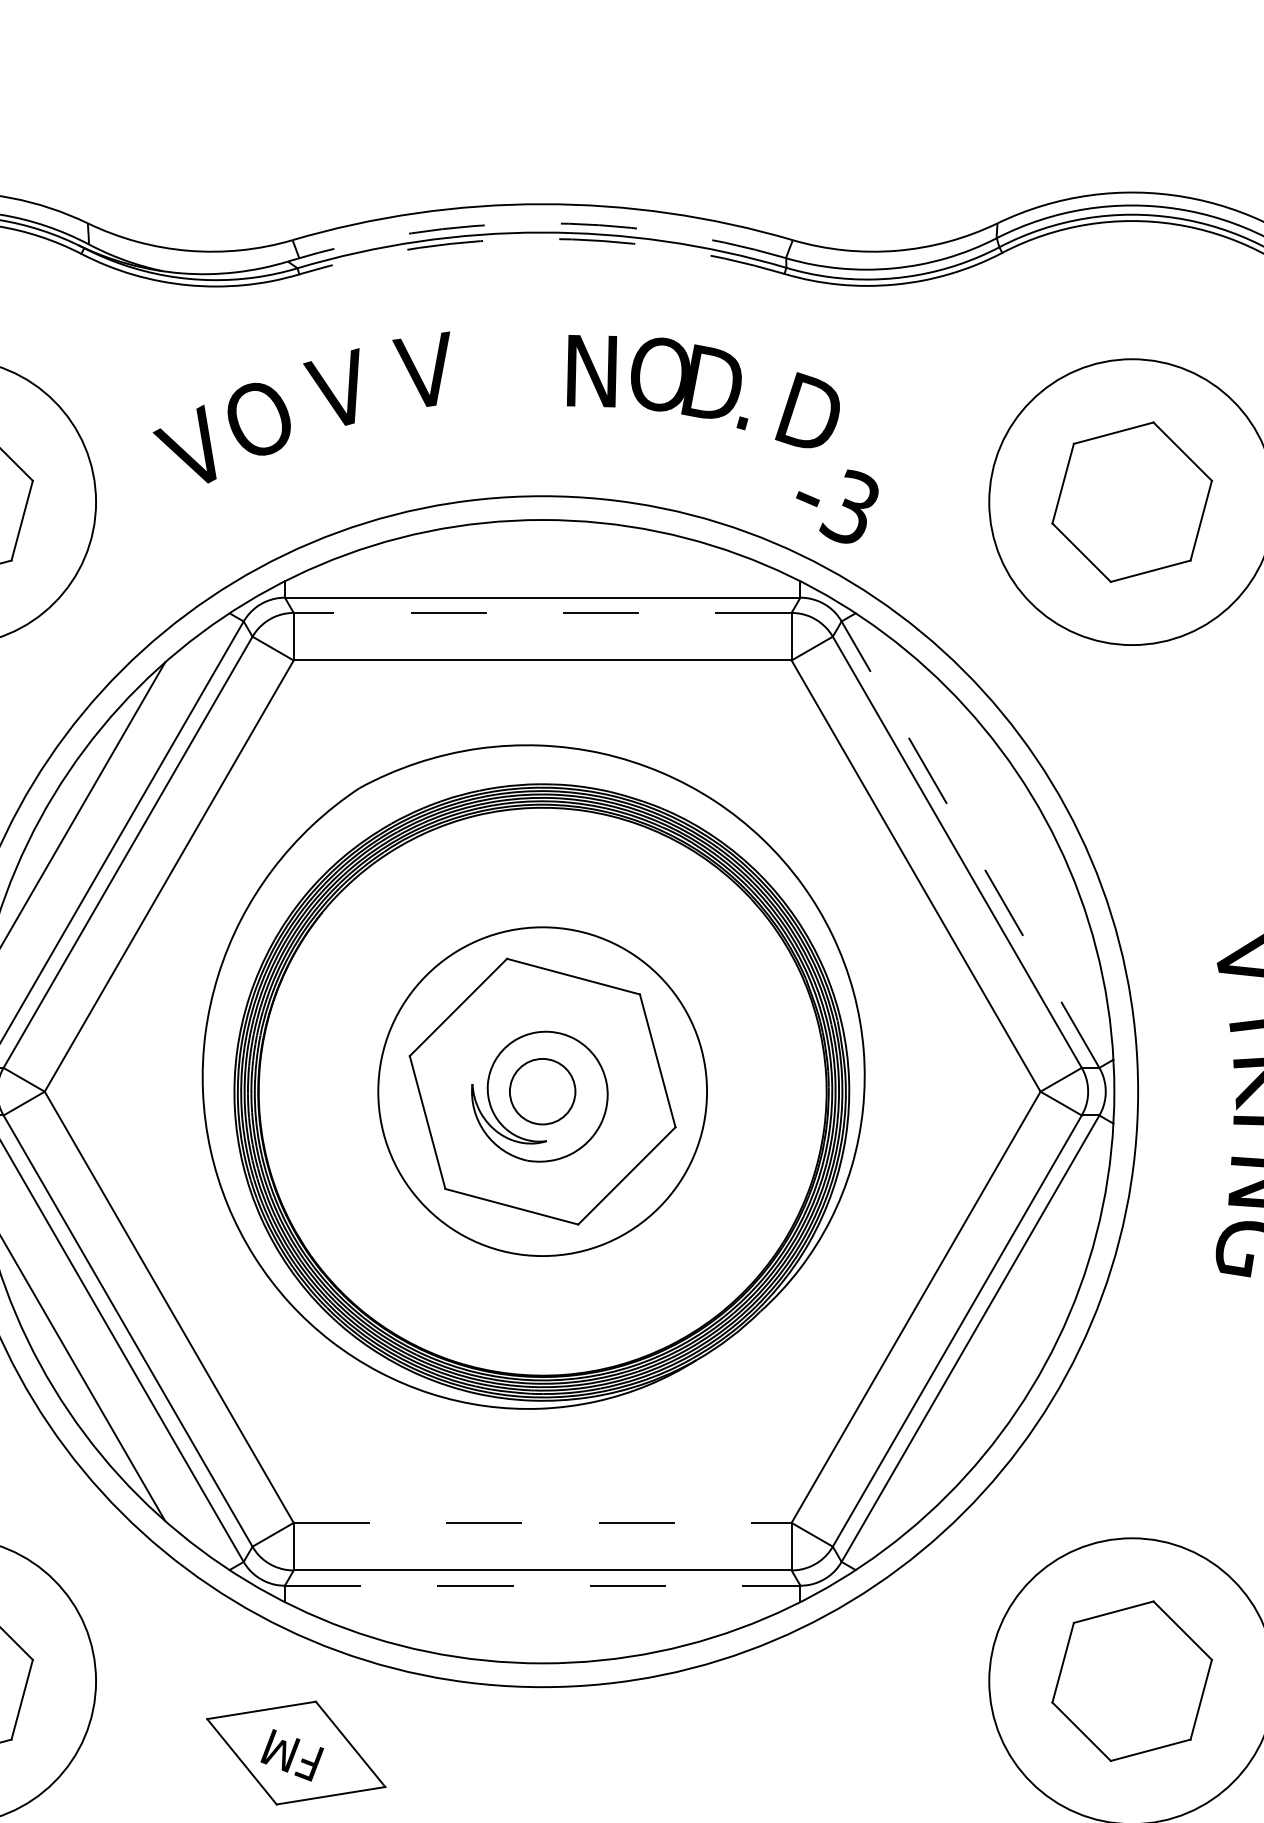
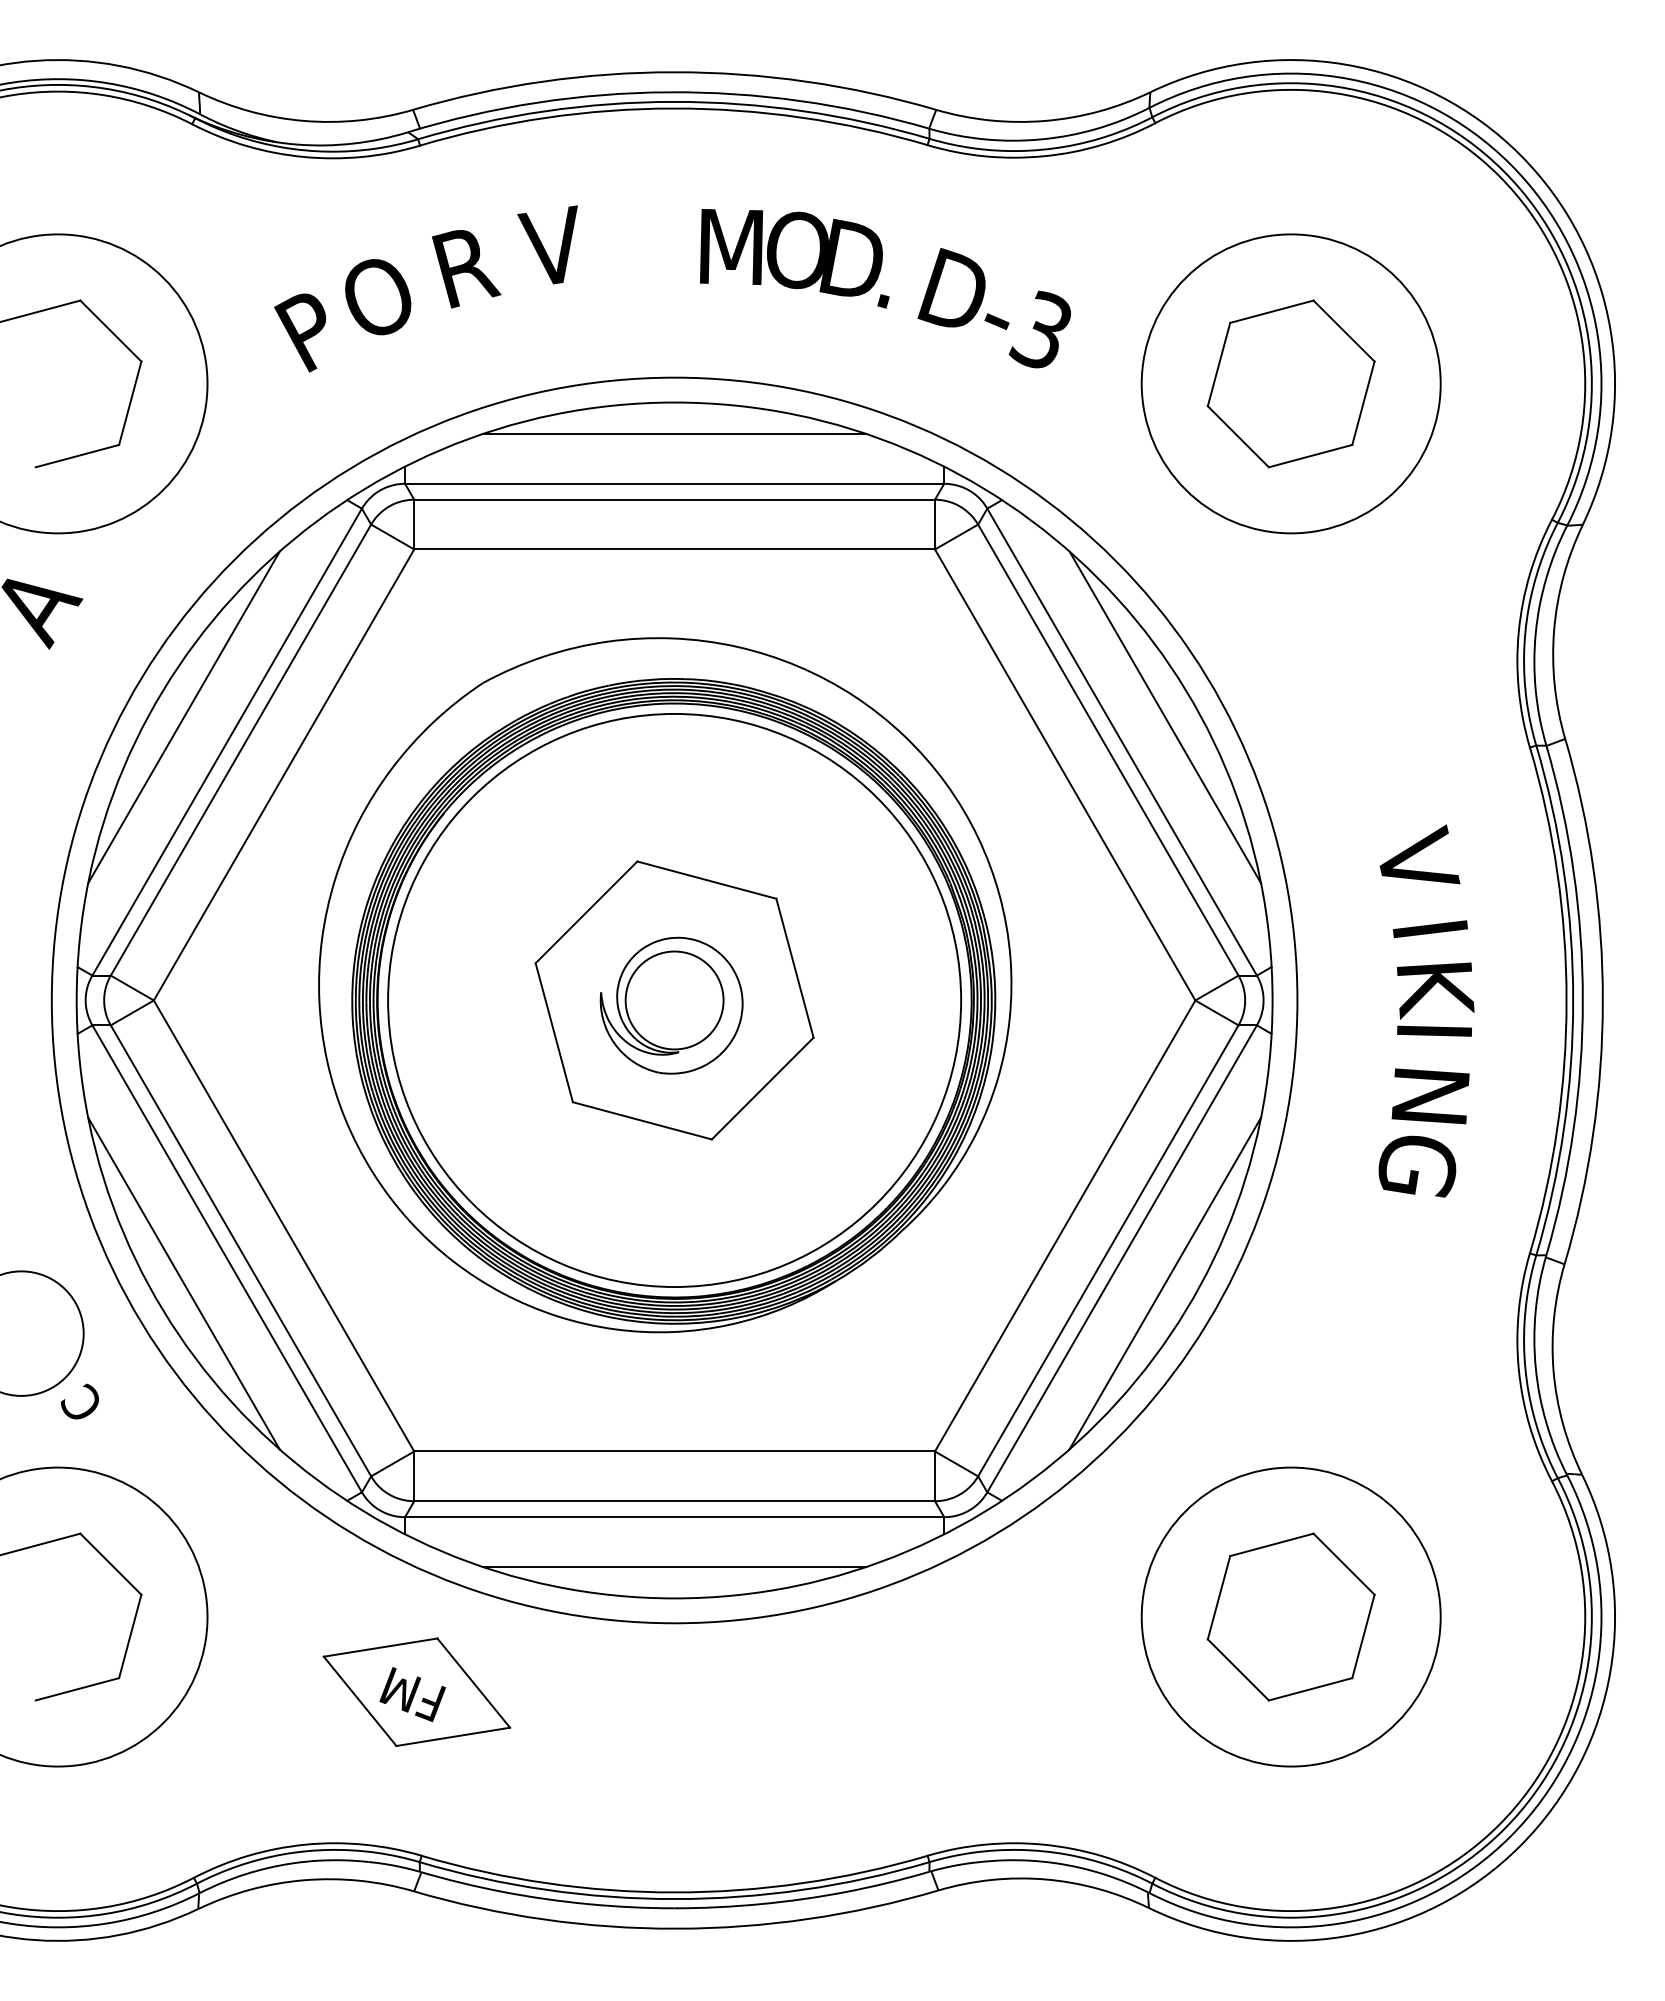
arc: (536, 223) -> (668, 92), dashed -> solid
arc: (541, 238) -> (673, 108), dashed -> solid
text: (601, 370) -> (736, 246), N -> M
text: (339, 388) -> (462, 265), V -> R
text: (184, 448) -> (299, 327), V -> P
text: (837, 506) -> (1027, 329), moved
line: (542, 550) -> (674, 434), added
line: (542, 612) -> (674, 499), dashed -> solid
line: (1011, 821) -> (1164, 717), added
line: (970, 845) -> (1122, 742), dashed -> solid
circle: (542, 1091) -> (674, 1000), size x1.43
circle: (542, 1091) -> (674, 1000), size x1.67
line: (1011, 1362) -> (1164, 1283), added
line: (543, 1522) -> (675, 1451), dashed -> solid
line: (542, 1586) -> (674, 1517), dashed -> solid
line: (542, 1632) -> (674, 1566), added

